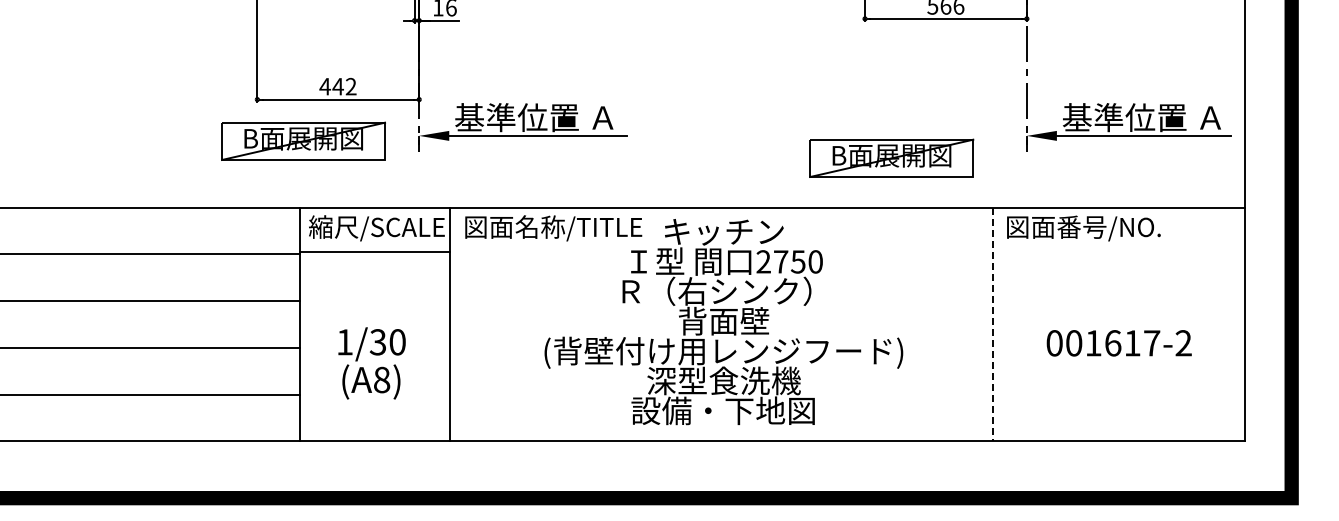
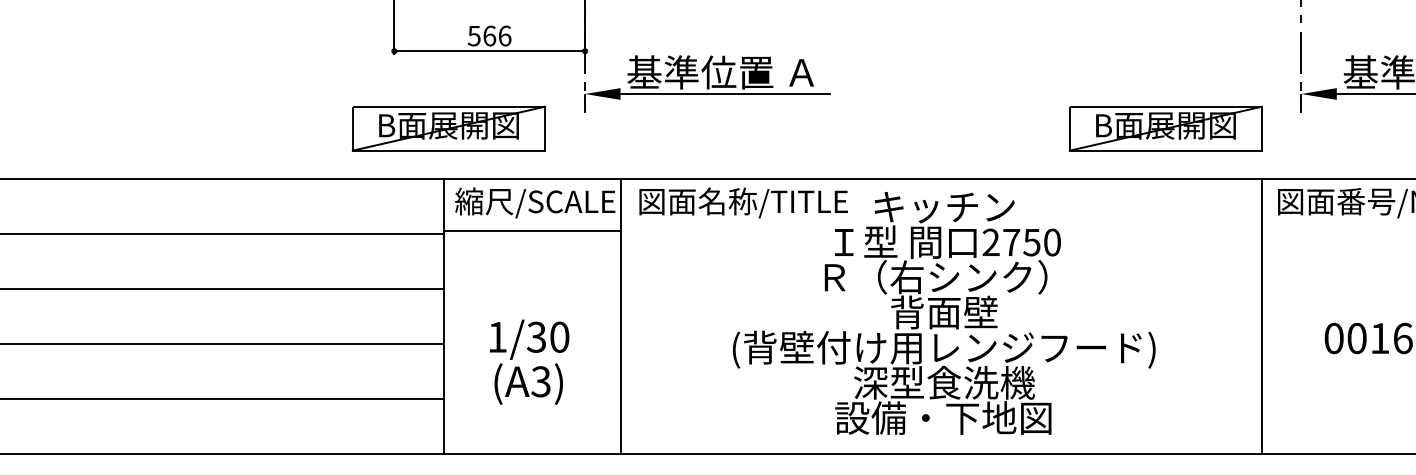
text: (337, 86) -> (488, 35), 442 -> 566
part: (303, 140) -> (448, 127), moved
part: (891, 157) -> (1165, 127), moved
line: (993, 324) -> (1262, 316), dashed -> solid
text: (381, 379) -> (540, 381), (A8) -> (A3)

